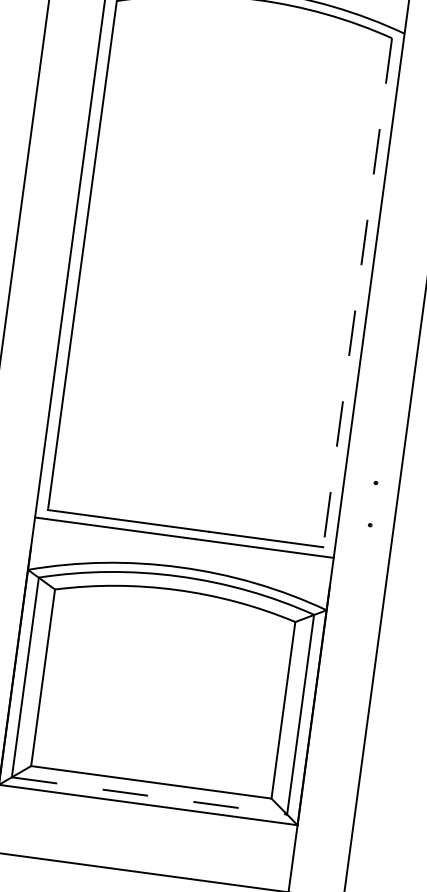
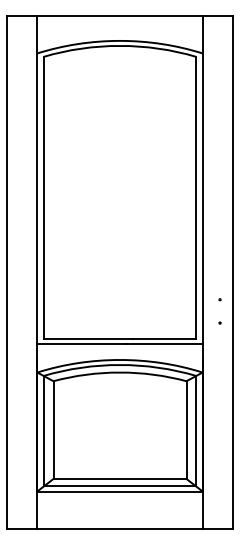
line: (358, 292) -> (196, 197), dashed -> solid
line: (150, 796) -> (120, 486), dashed -> solid

